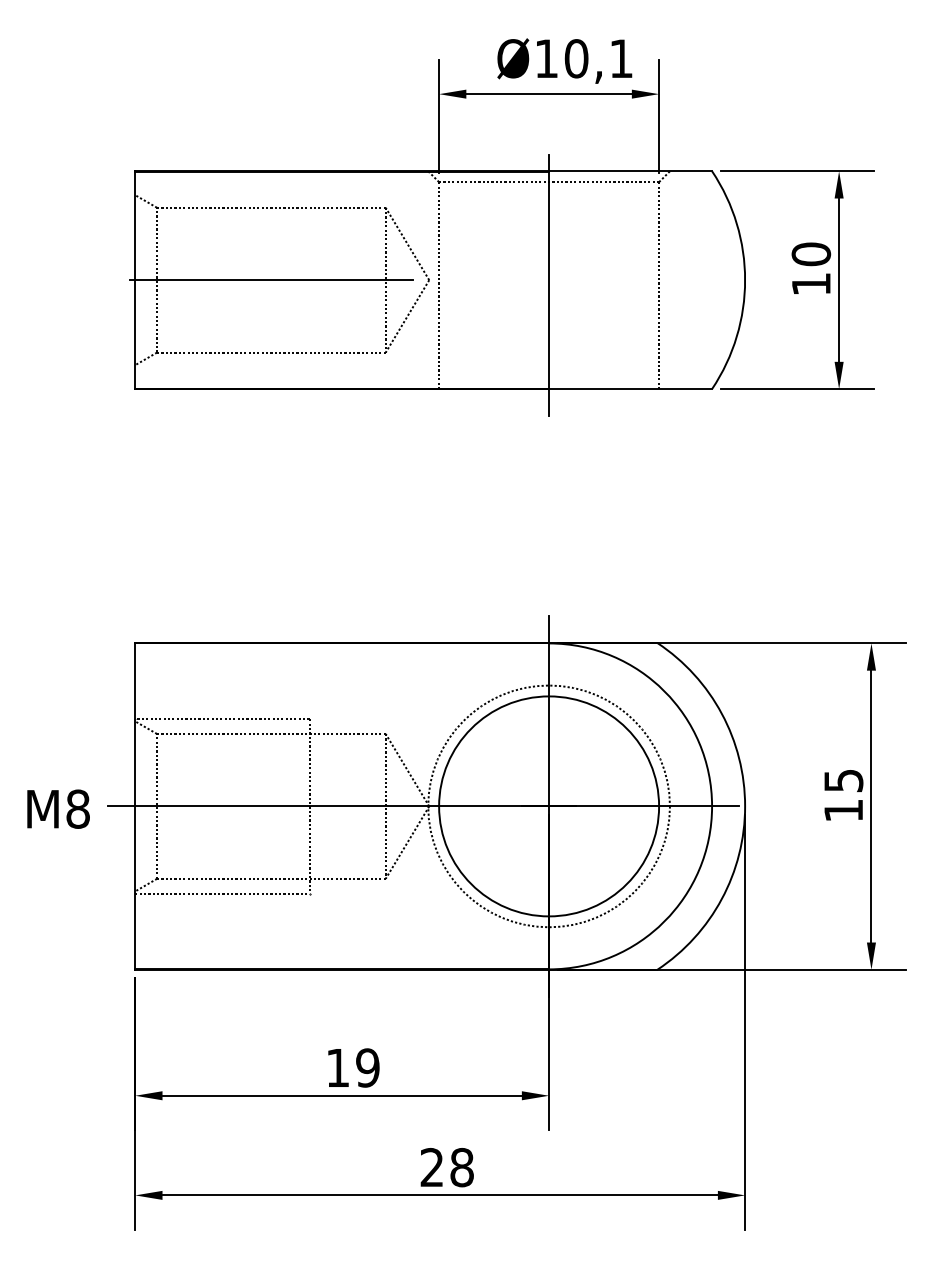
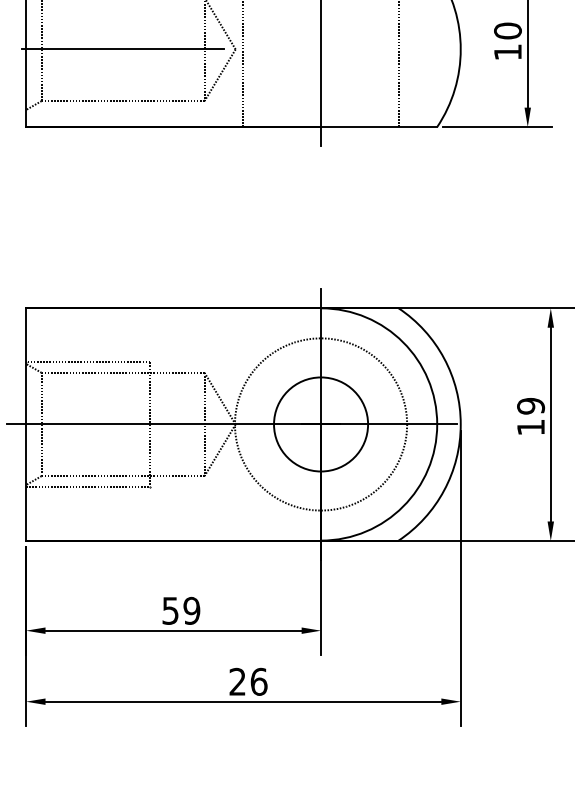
text: (843, 780) -> (530, 406), 15 -> 19
circle: (549, 806) -> (321, 424), size x0.6
text: (337, 1068) -> (170, 611), 19 -> 59
text: (462, 1167) -> (259, 681), 28 -> 26

